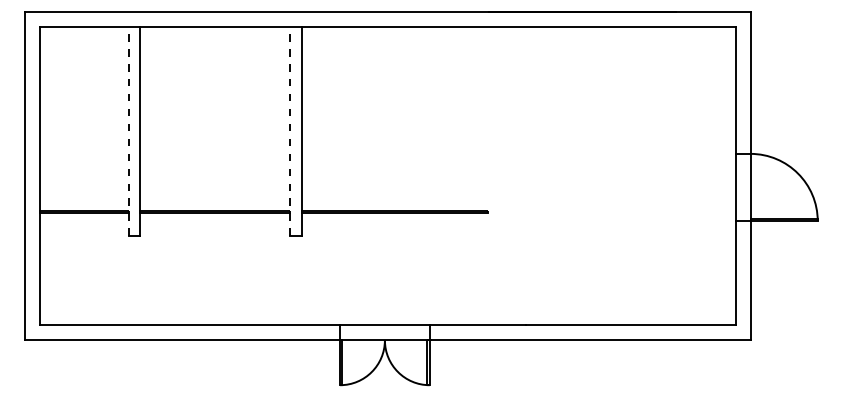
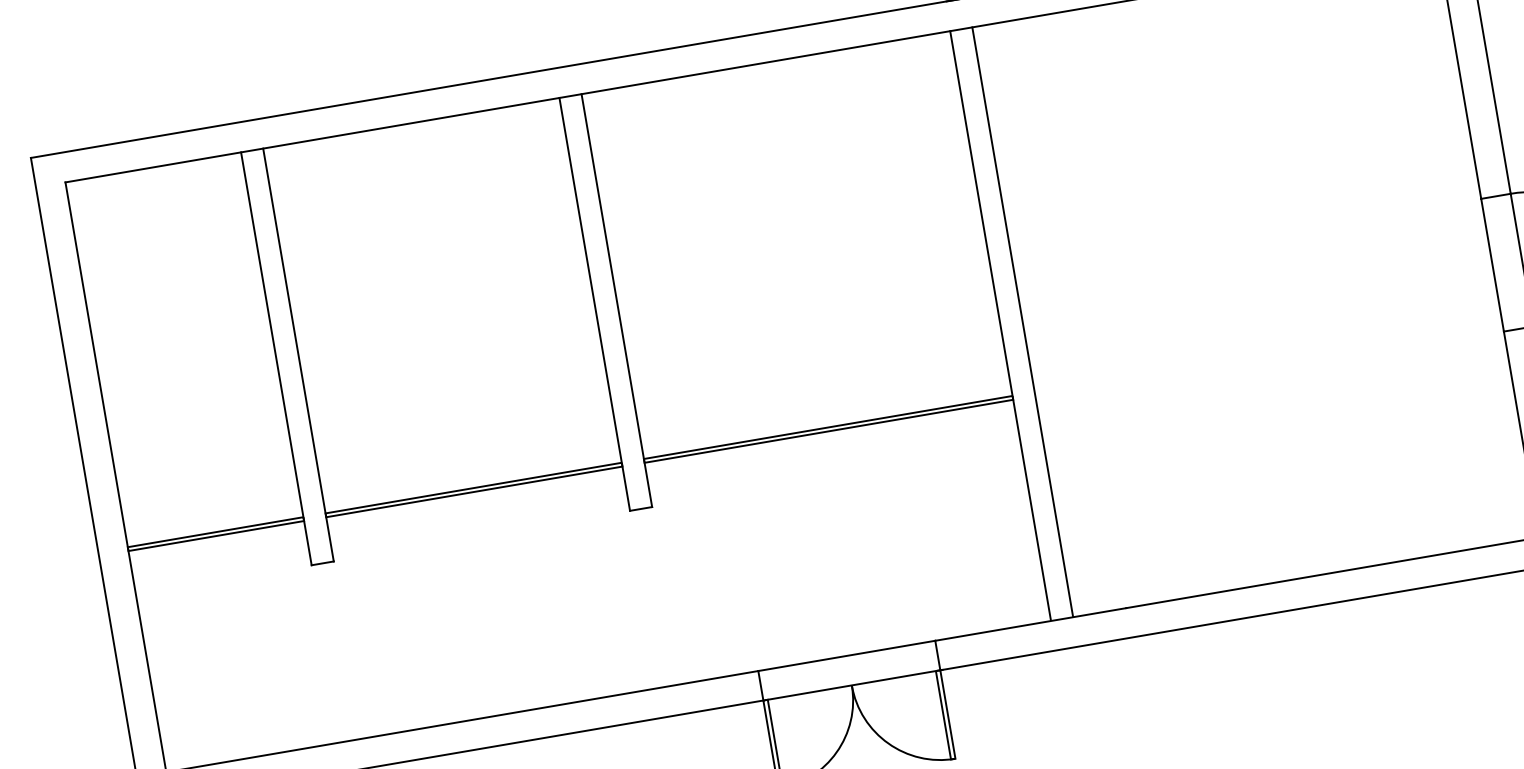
line: (129, 131) -> (277, 359), dashed -> solid
line: (290, 131) -> (594, 304), dashed -> solid
line: (488, 175) -> (1000, 324), added
line: (499, 175) -> (1022, 321), added

